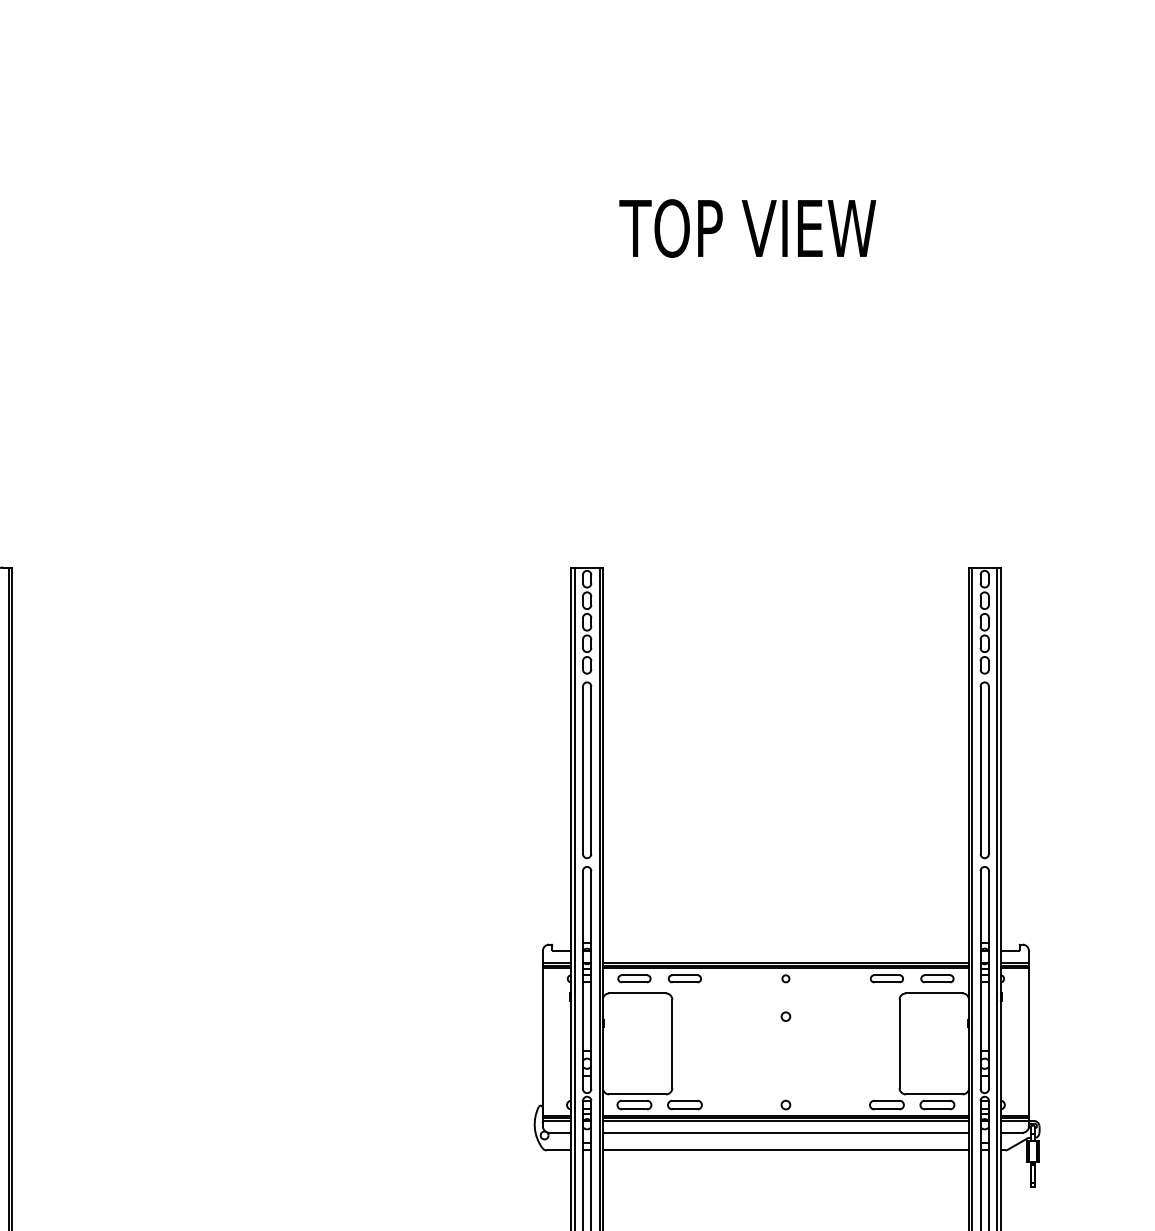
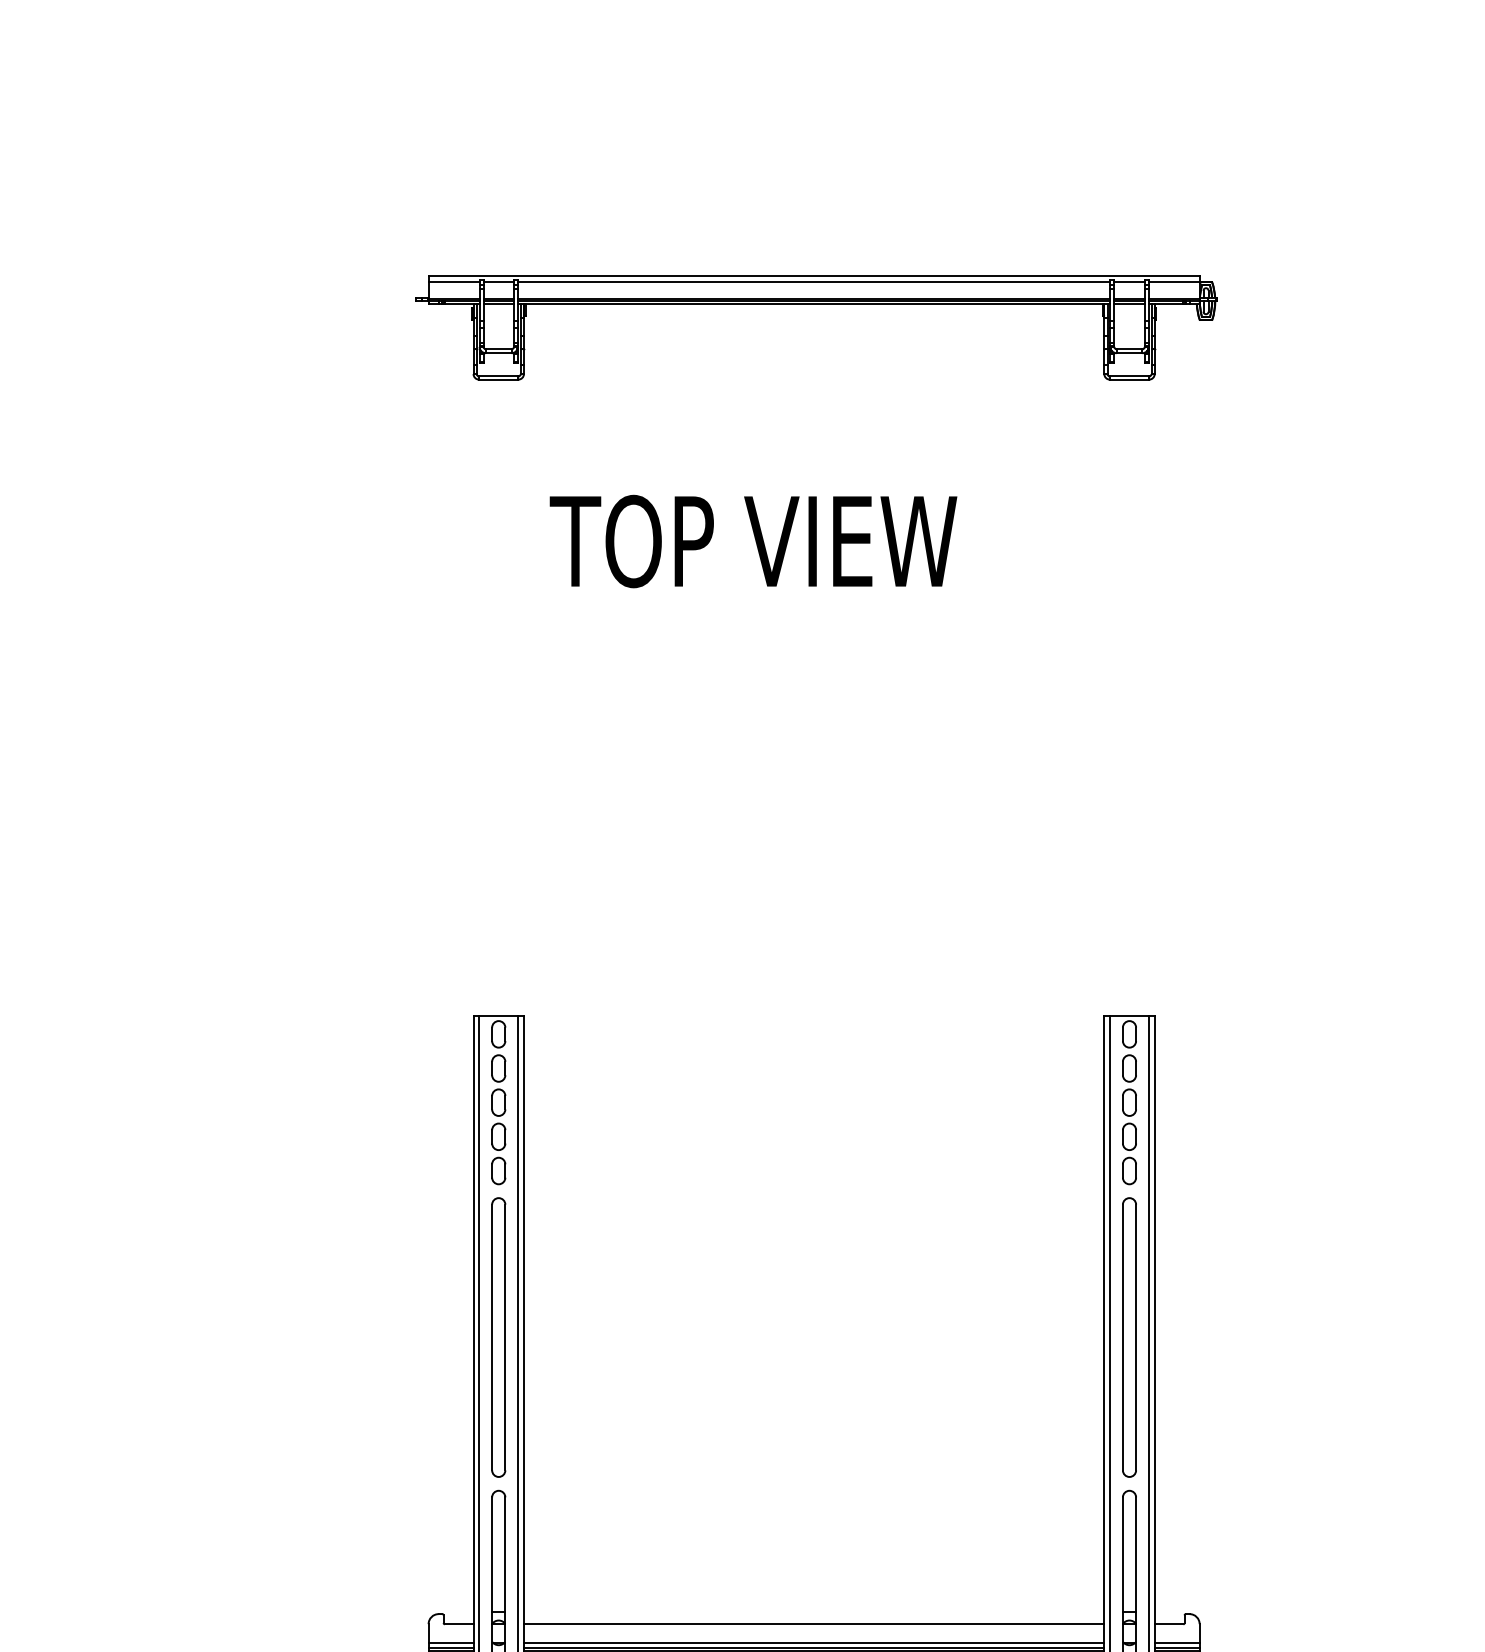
part: (787, 119) -> (816, 305), added
text: (747, 228) -> (753, 541), moved
line: (785, 951) -> (813, 1624), added

